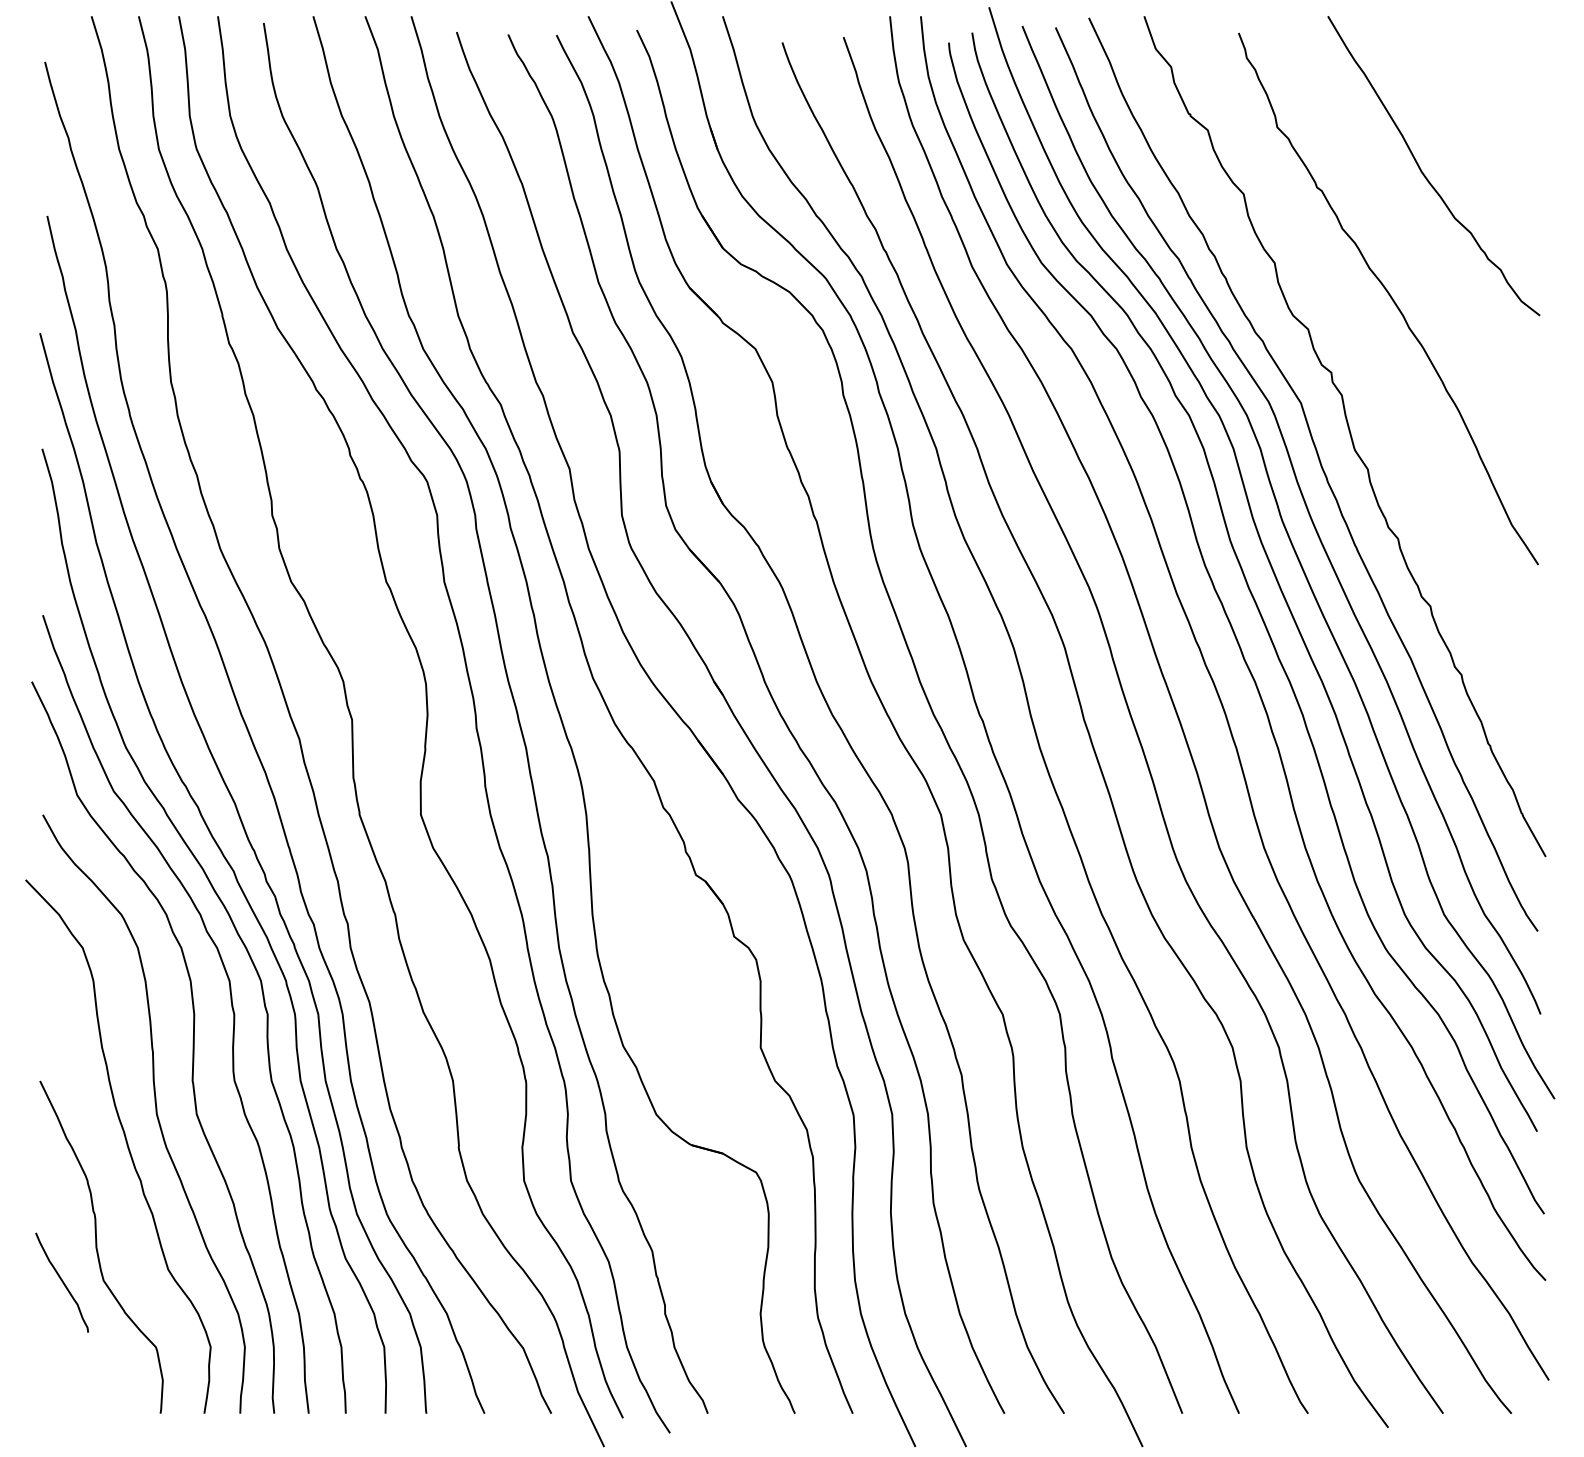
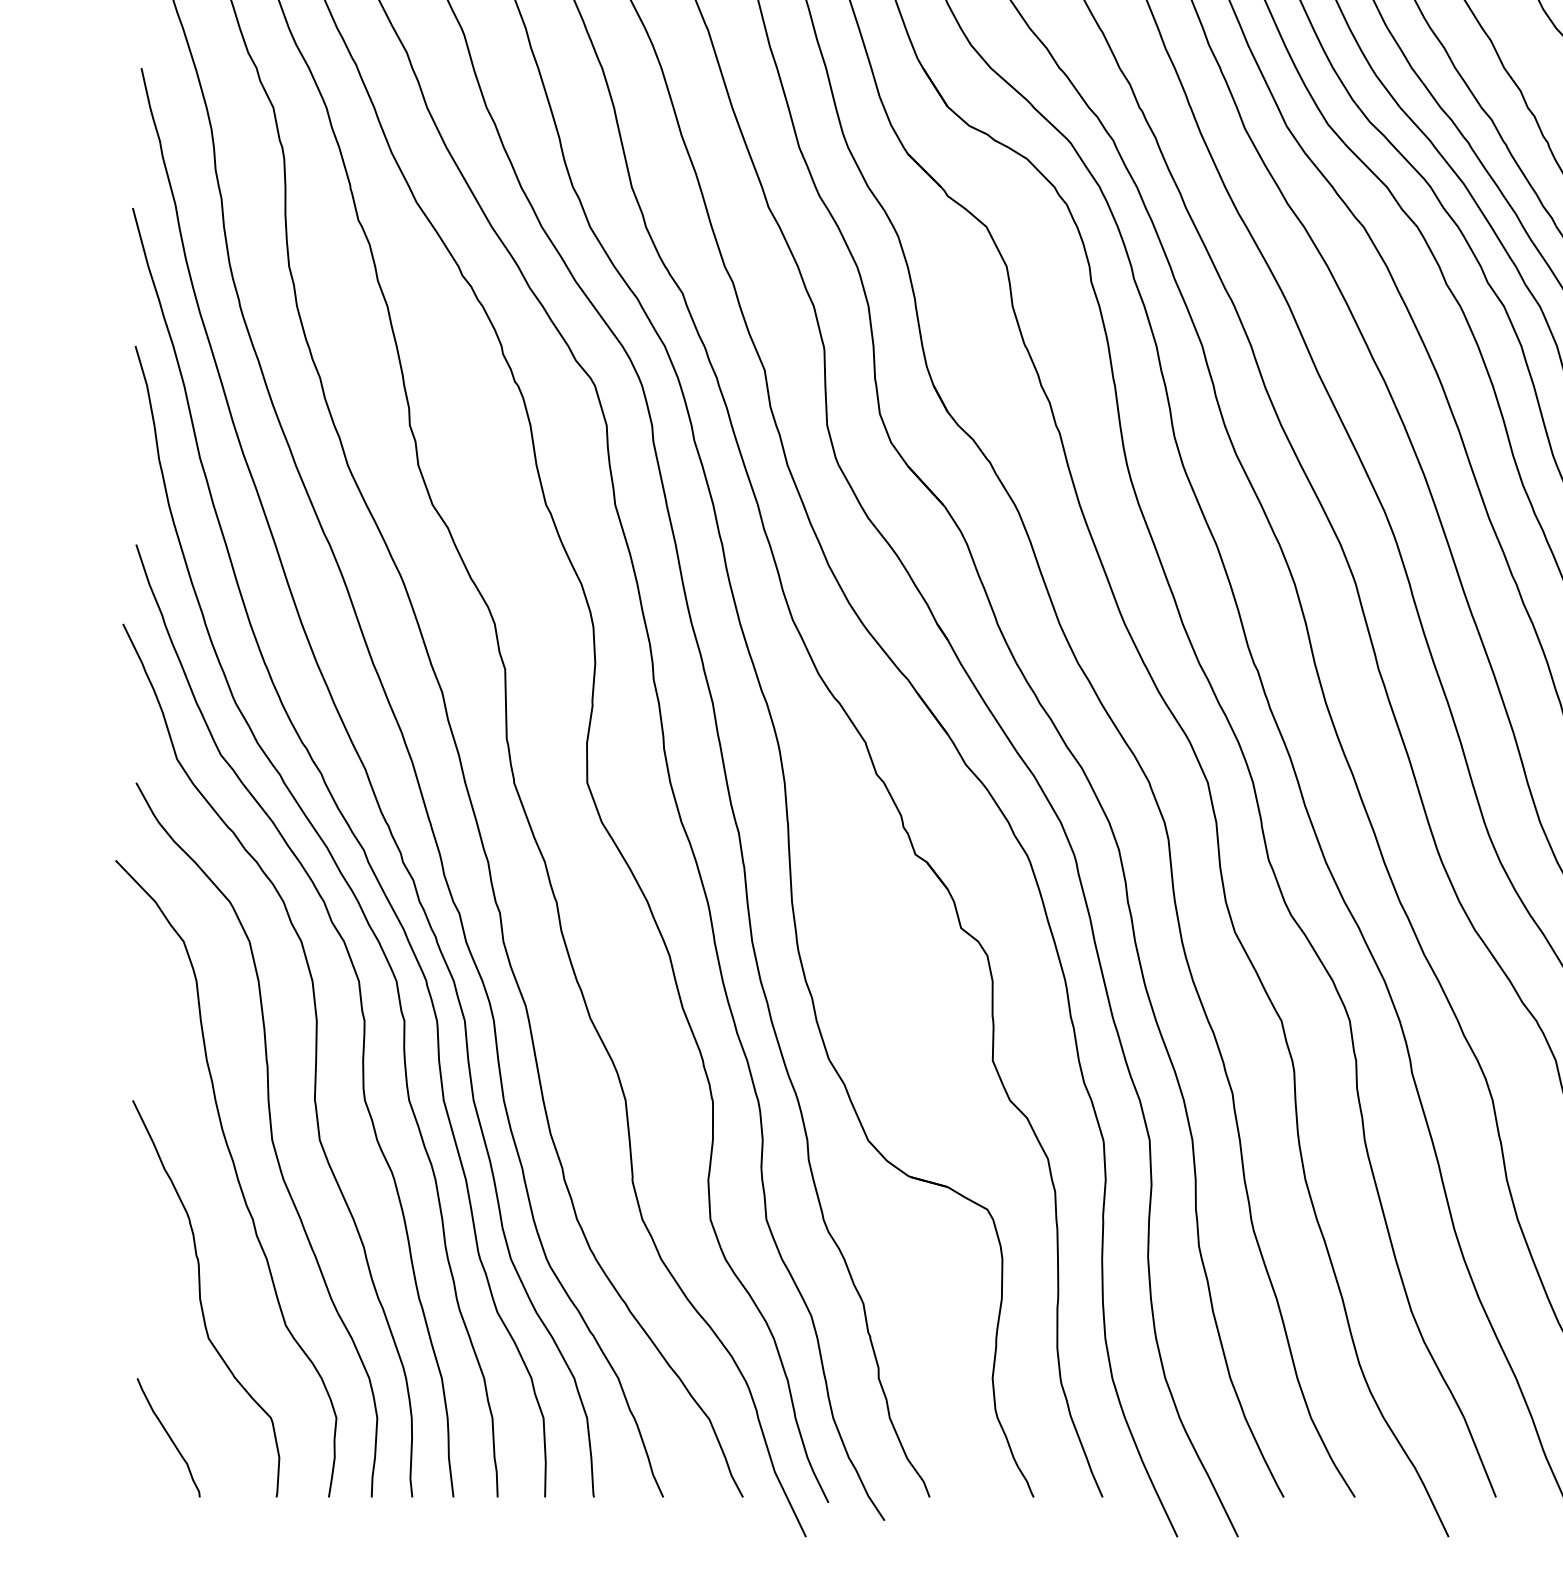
curve: (61, 1281) -> (167, 1436), moved

